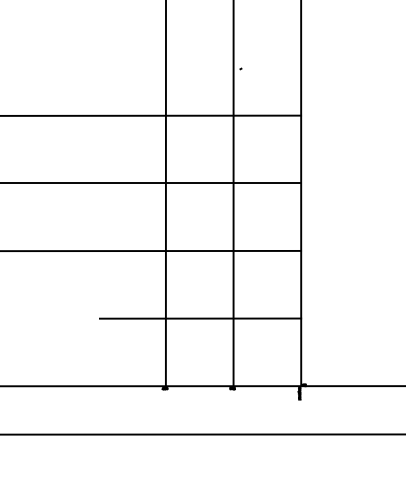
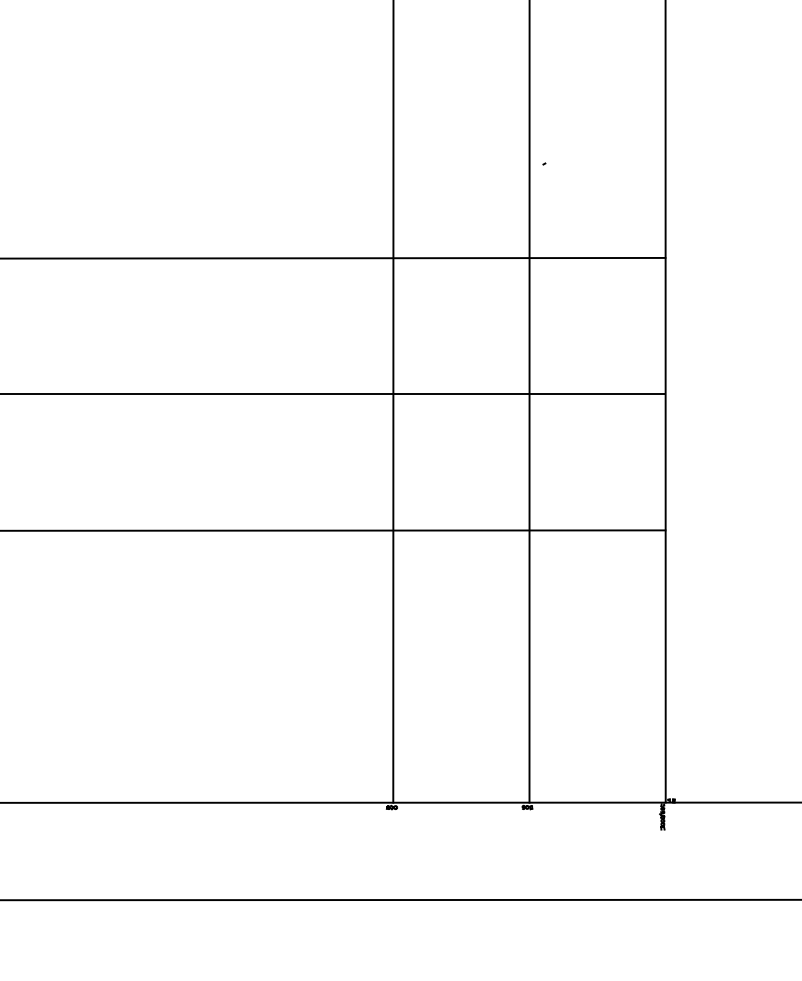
line: (200, 318) -> (462, 666), removed

